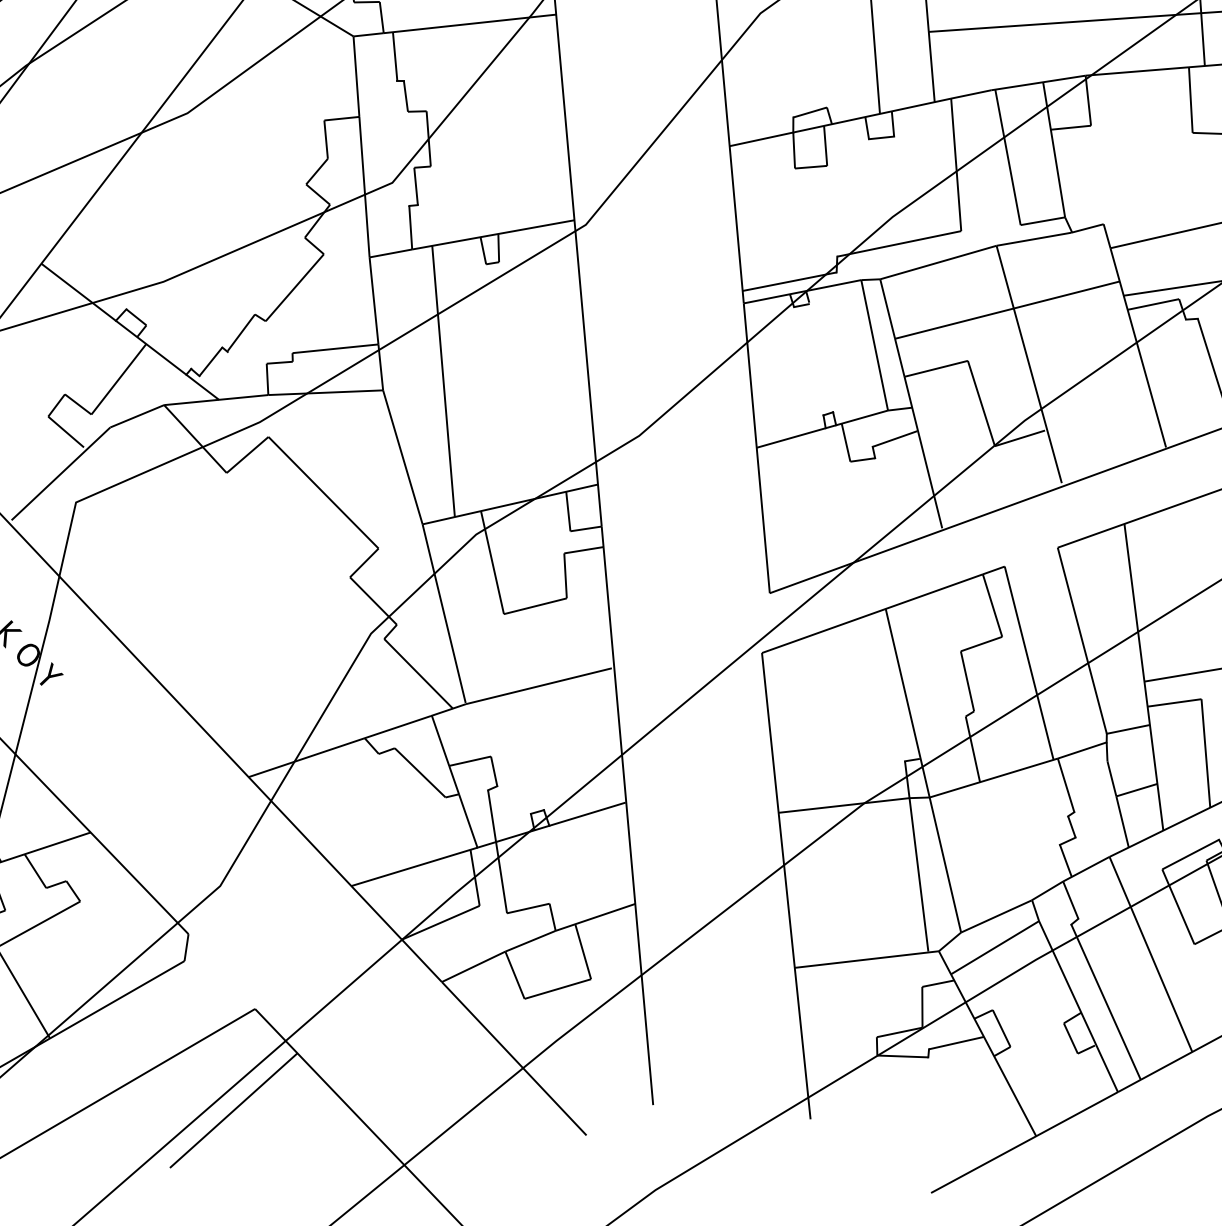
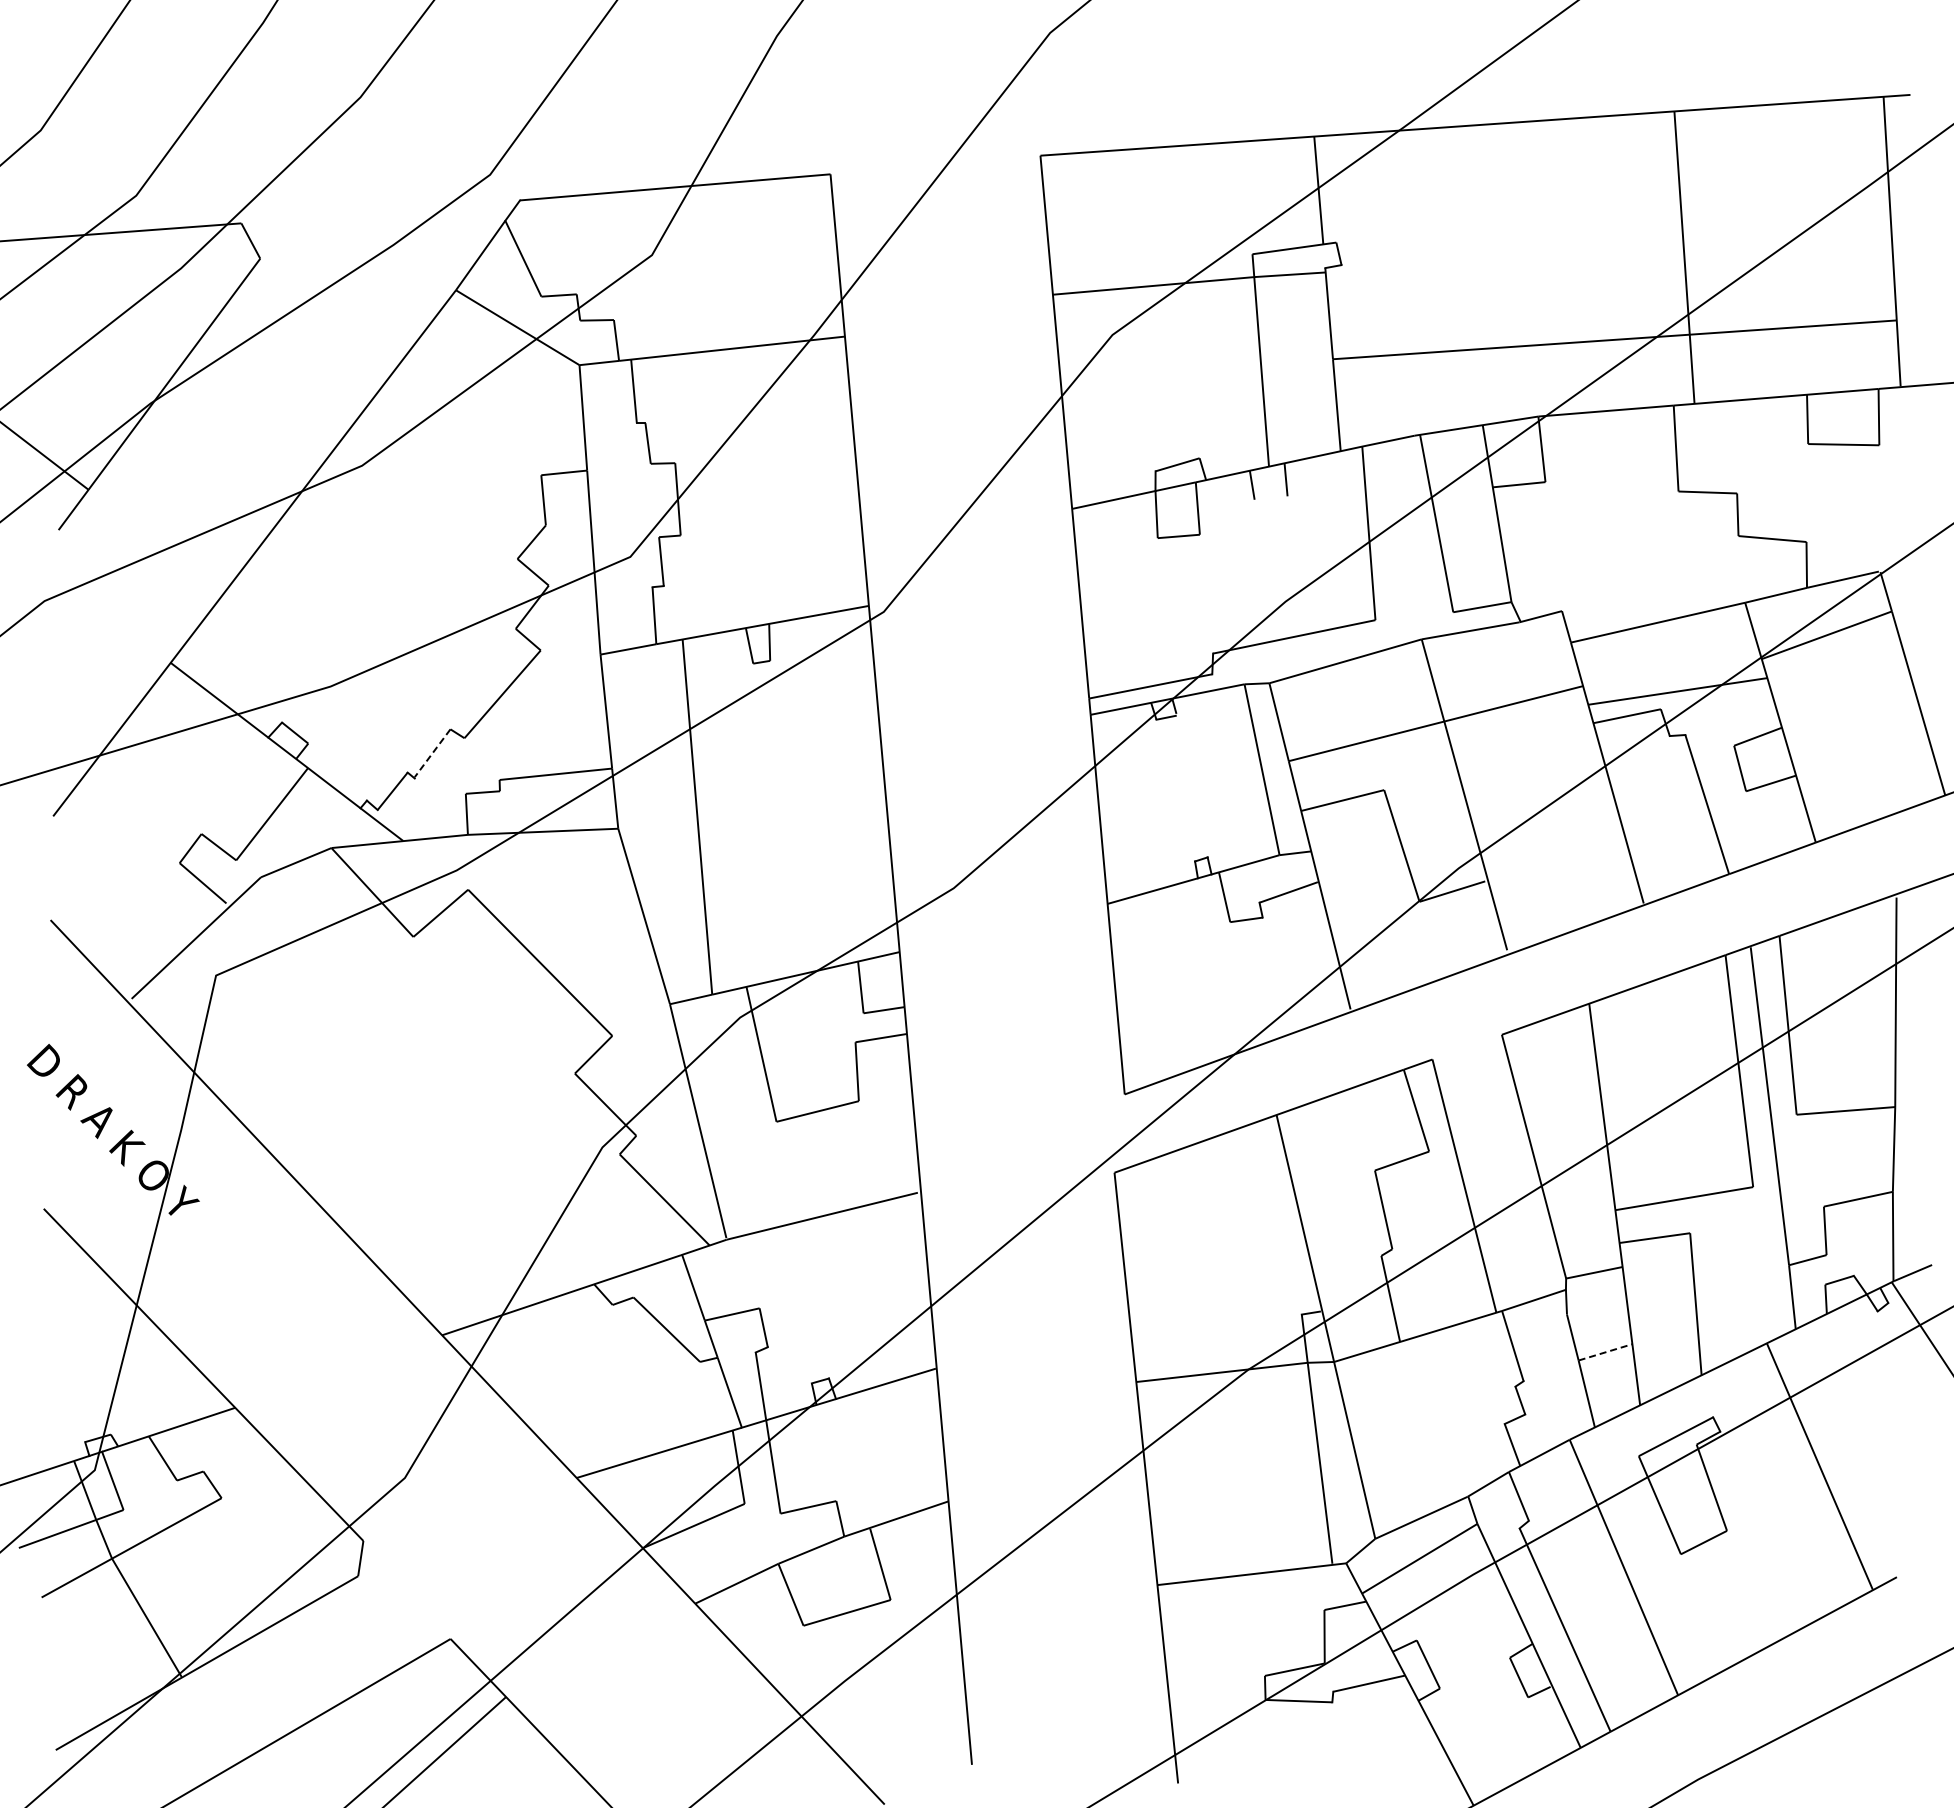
line: (881, 137) -> (1270, 497), removed
line: (241, 332) -> (432, 753), solid -> dashed
line: (1136, 790) -> (1605, 1352), solid -> dashed

